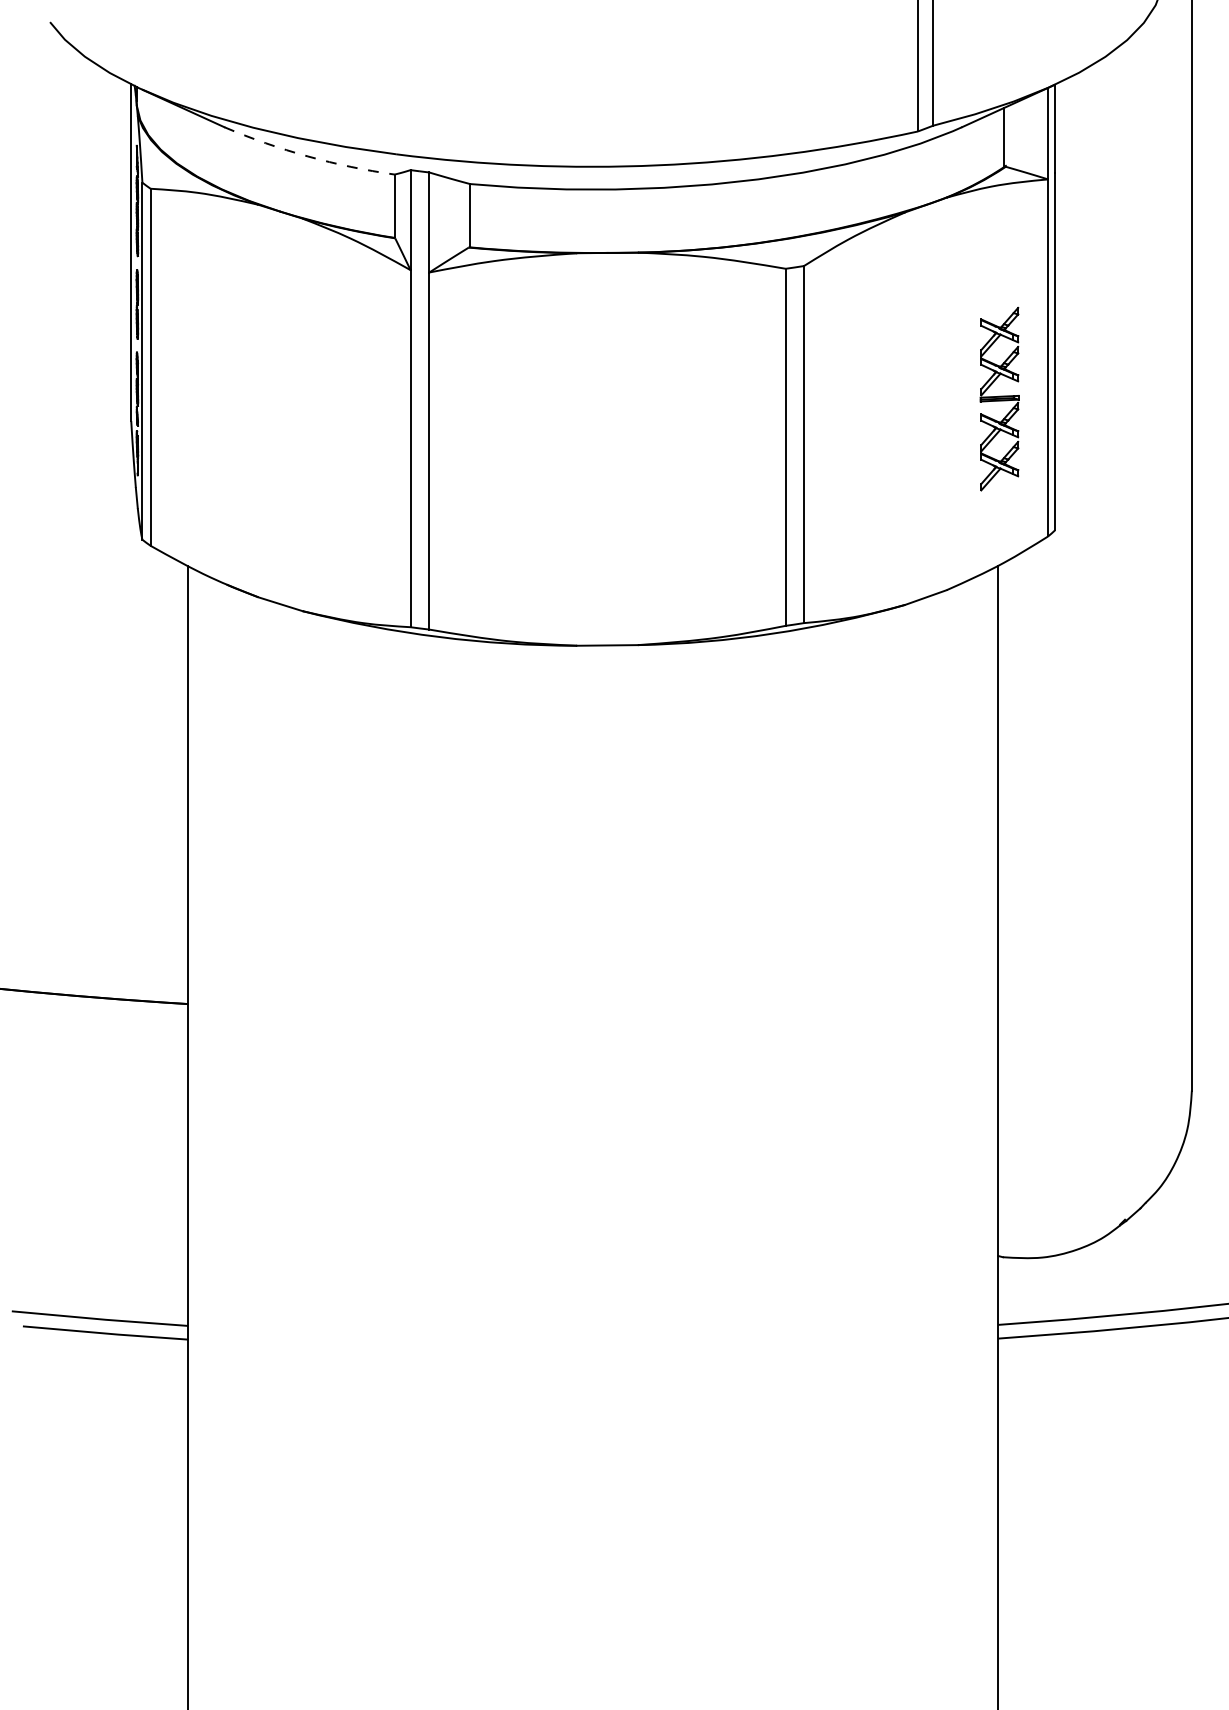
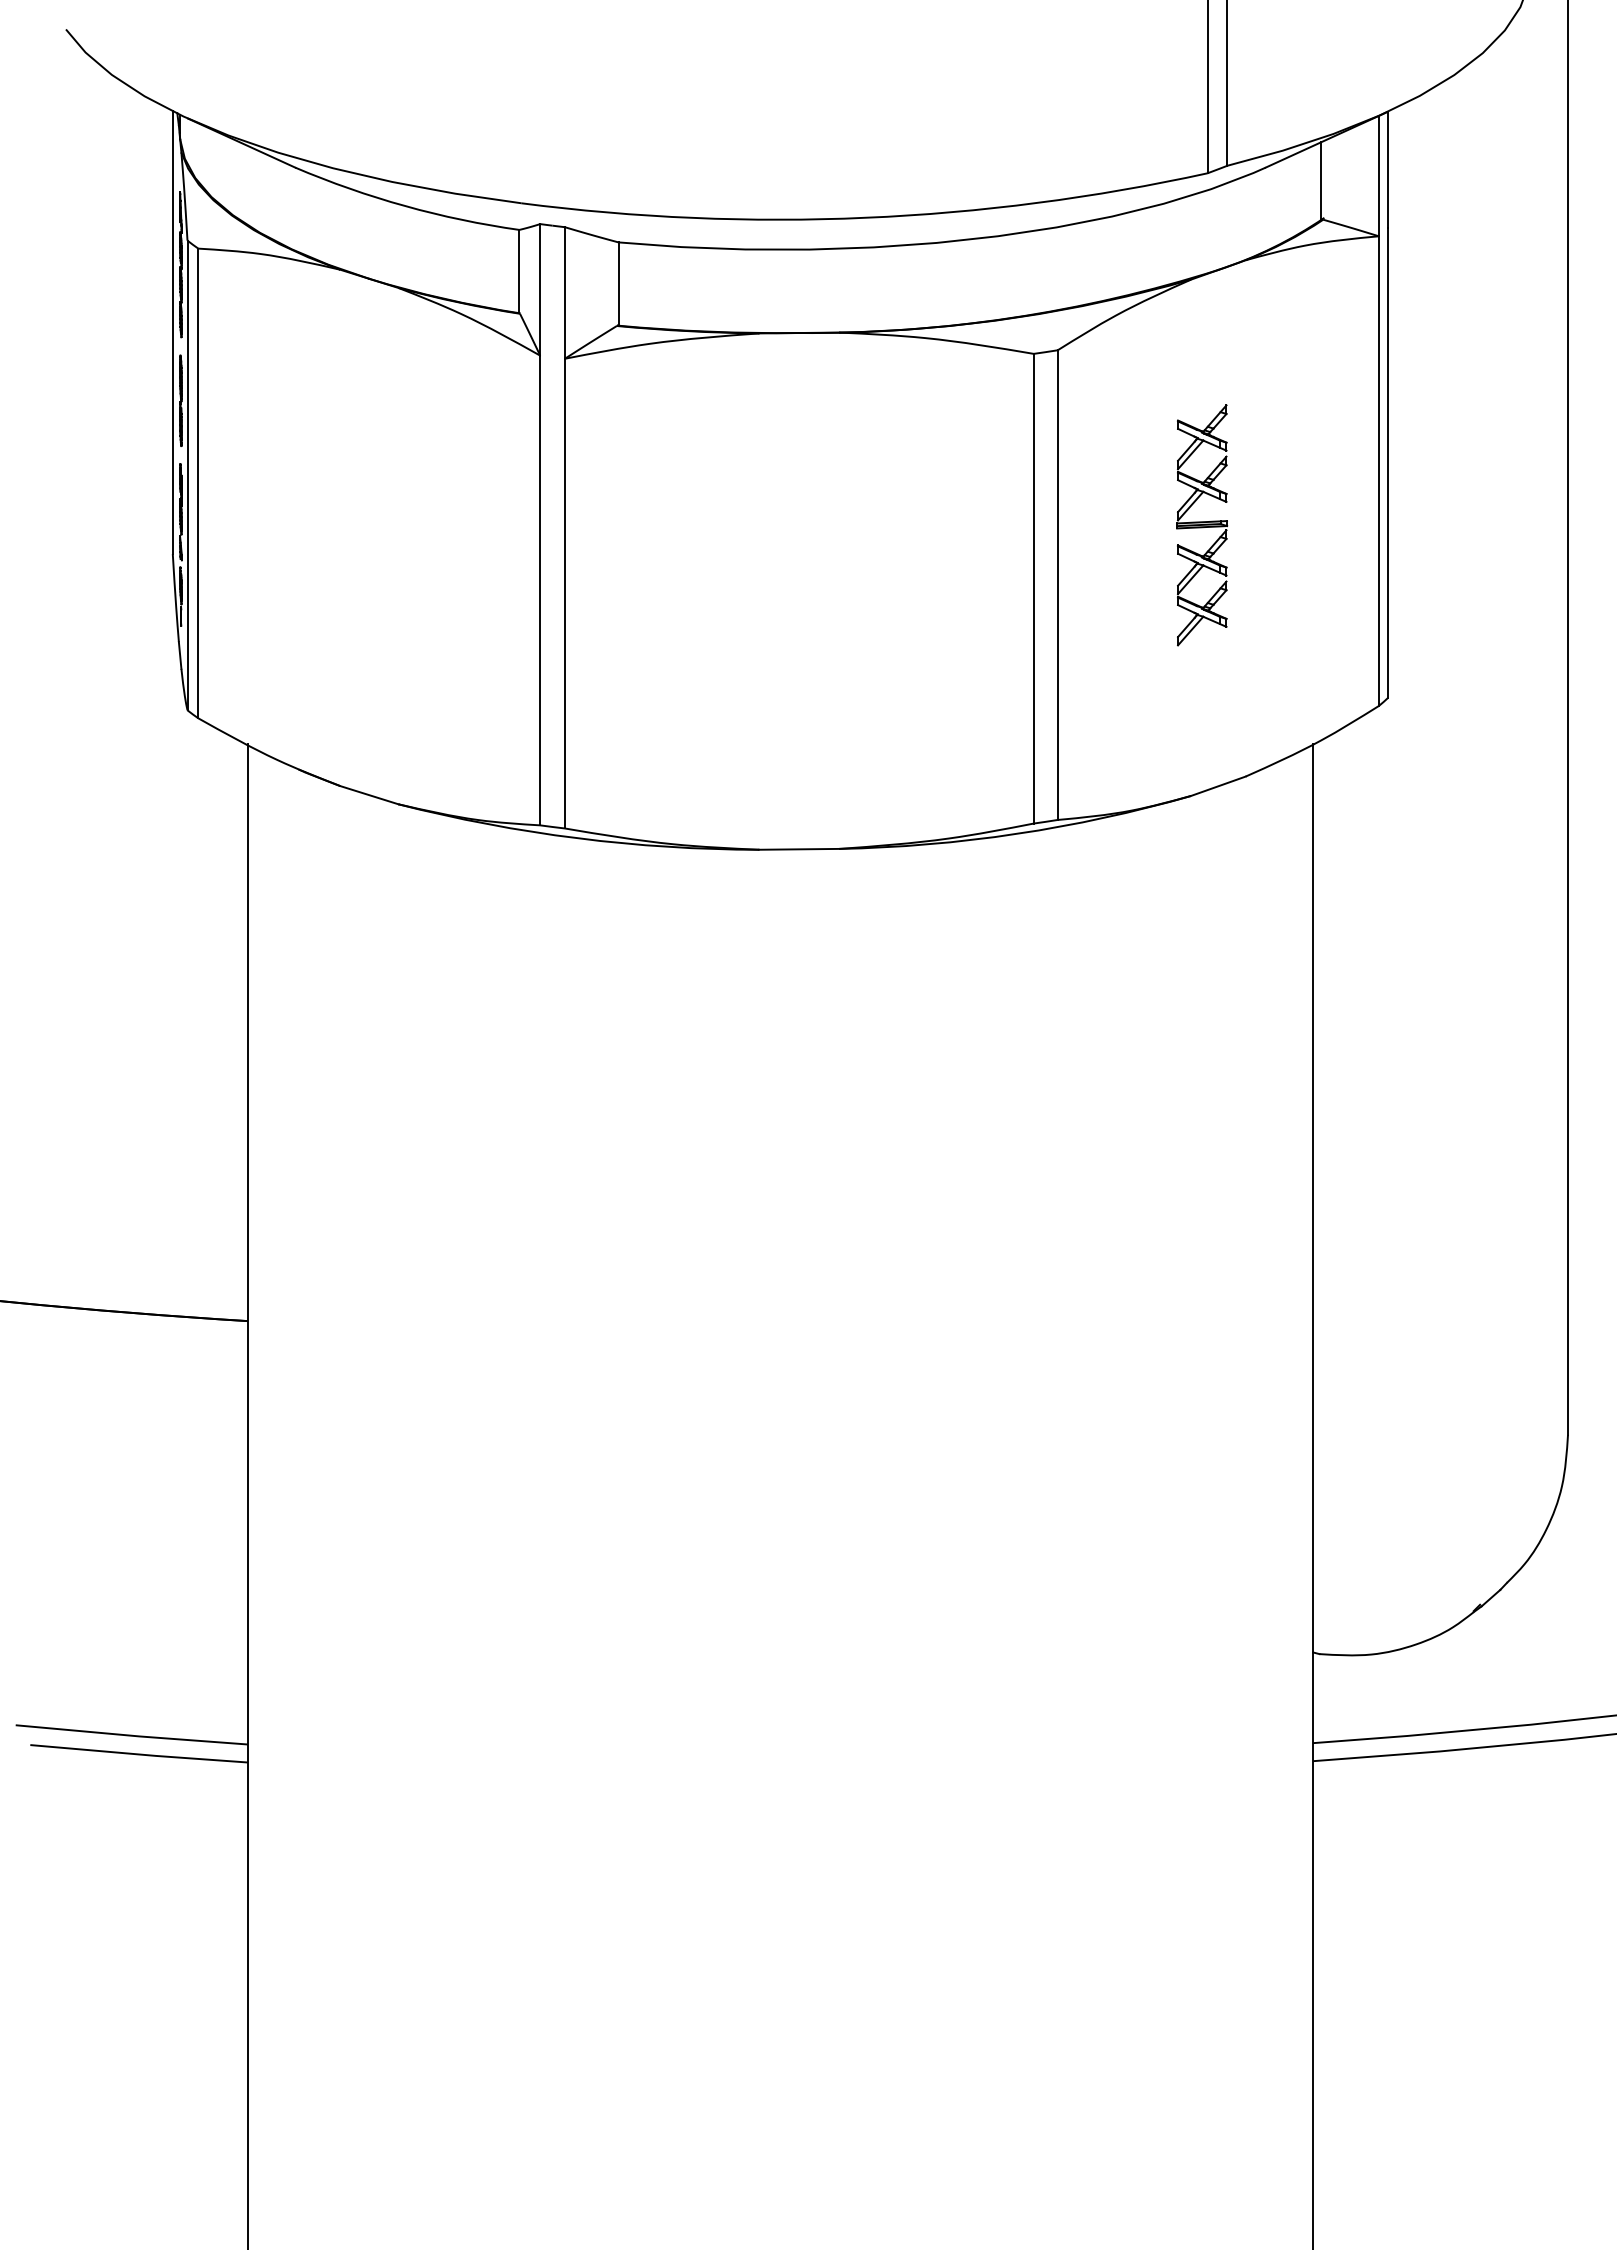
arc: (308, 156) -> (405, 206), dashed -> solid
part: (999, 399) -> (1202, 525), moved

